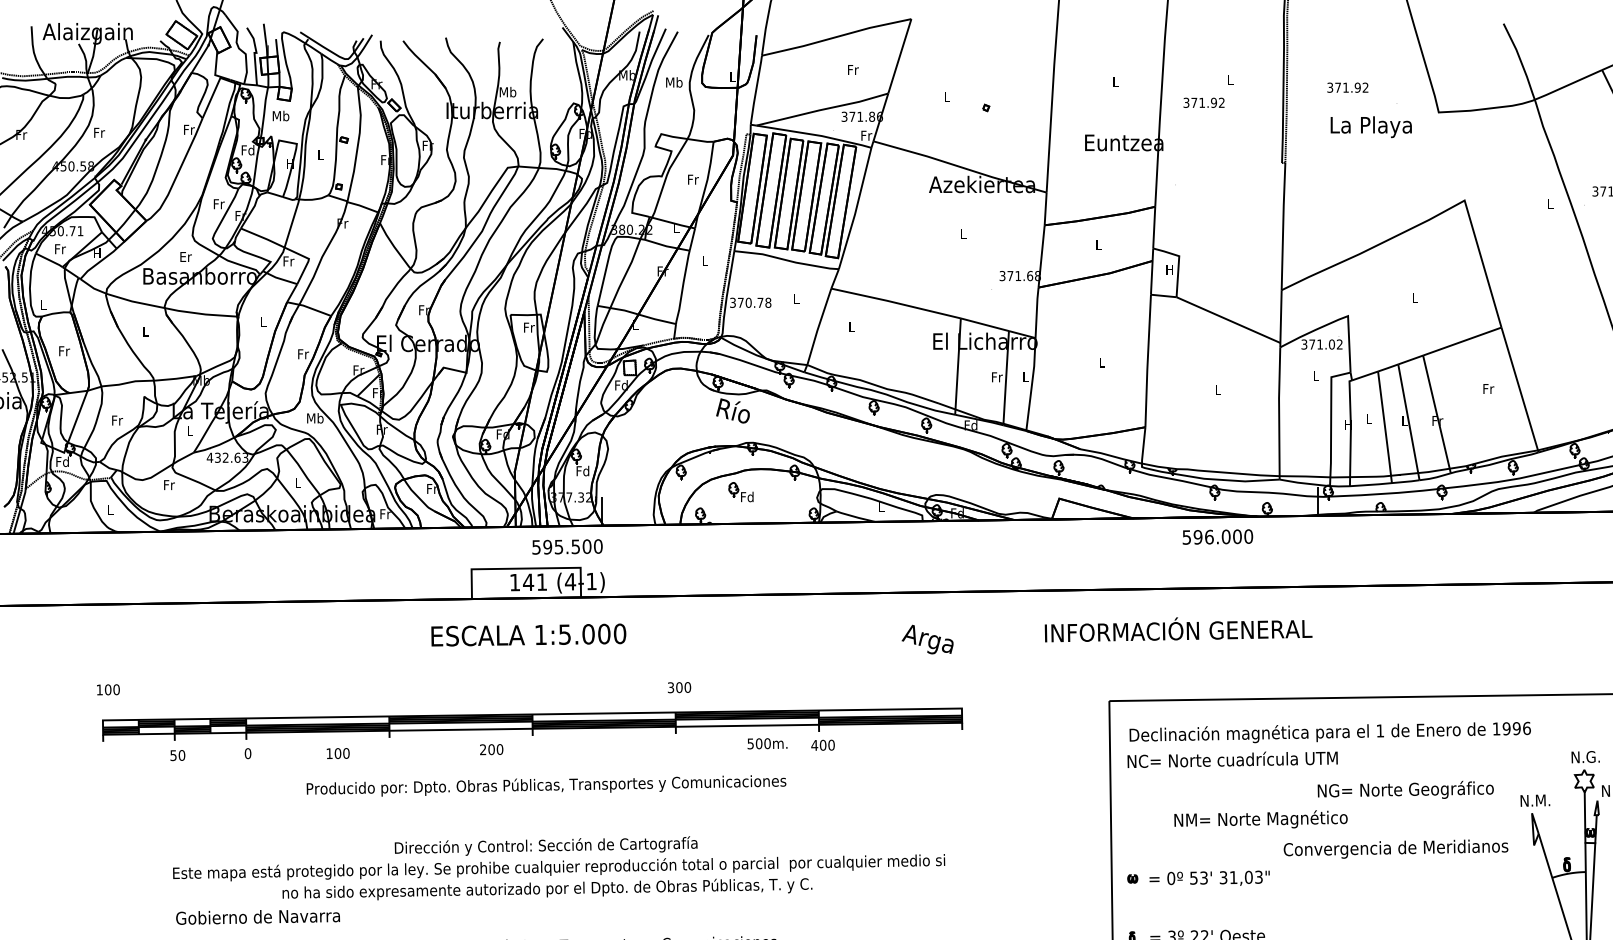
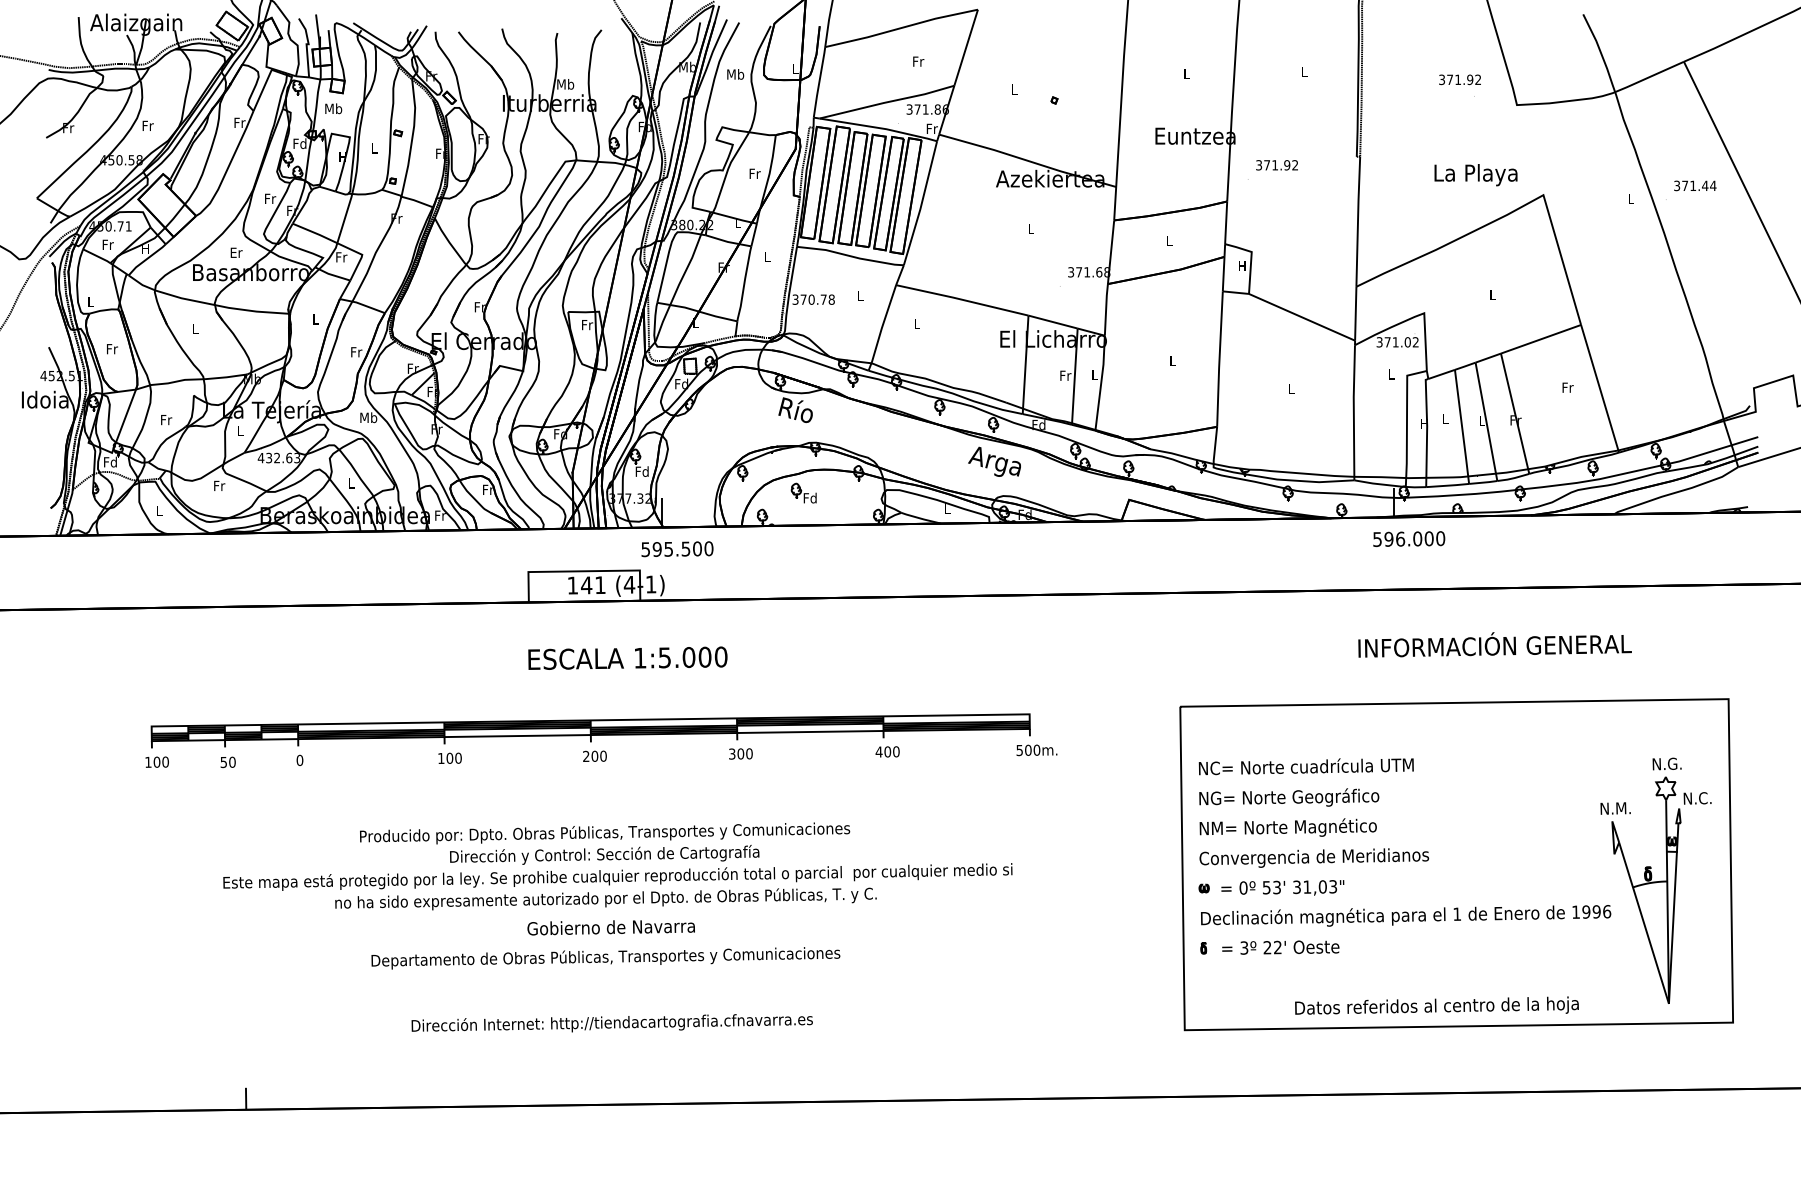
text: (1347, 87) -> (1459, 79), moved
text: (1203, 103) -> (1276, 165), moved
text: (1370, 127) -> (1475, 175), moved
text: (1218, 536) -> (1409, 538), moved
text: (567, 547) -> (677, 549), moved
text: (1178, 629) -> (1494, 644), moved
text: (528, 634) -> (627, 657), moved
text: (927, 639) -> (994, 461), moved
text: (679, 687) -> (740, 753), moved
text: (107, 689) -> (156, 761), moved
text: (1330, 732) -> (1406, 915), moved
text: (767, 743) -> (1036, 750), moved
text: (491, 748) -> (594, 755), moved
text: (337, 752) -> (449, 757), moved
text: (546, 785) -> (605, 833), moved
text: (1406, 789) -> (1289, 797), moved
text: (1260, 819) -> (1287, 827), moved
text: (1396, 848) -> (1314, 857), moved
text: (257, 917) -> (610, 927), moved

